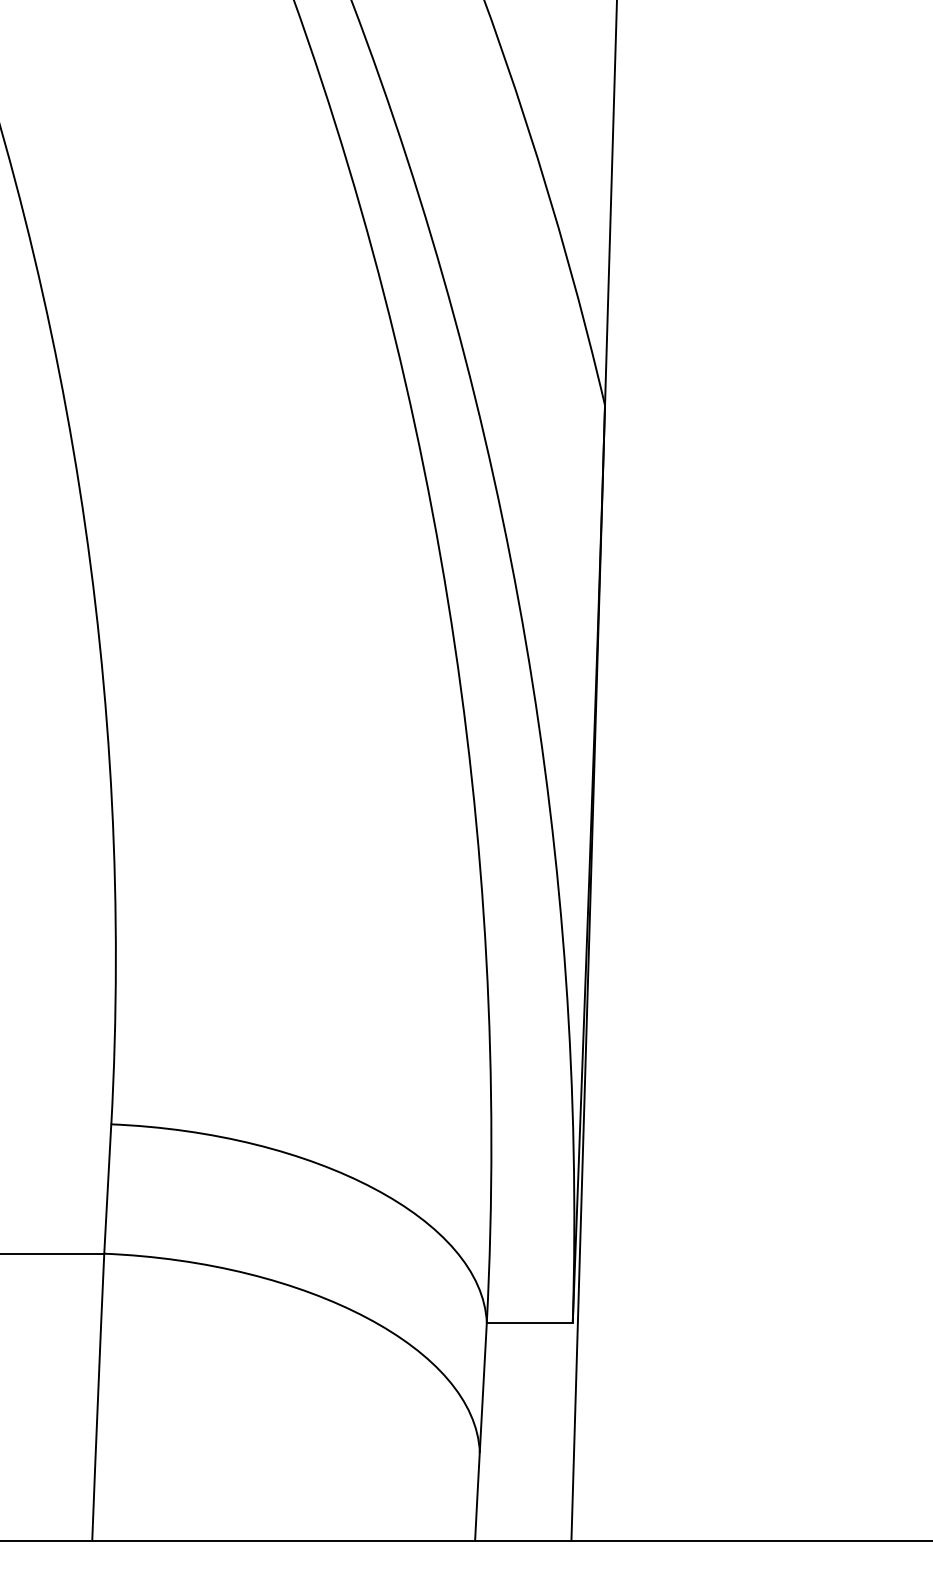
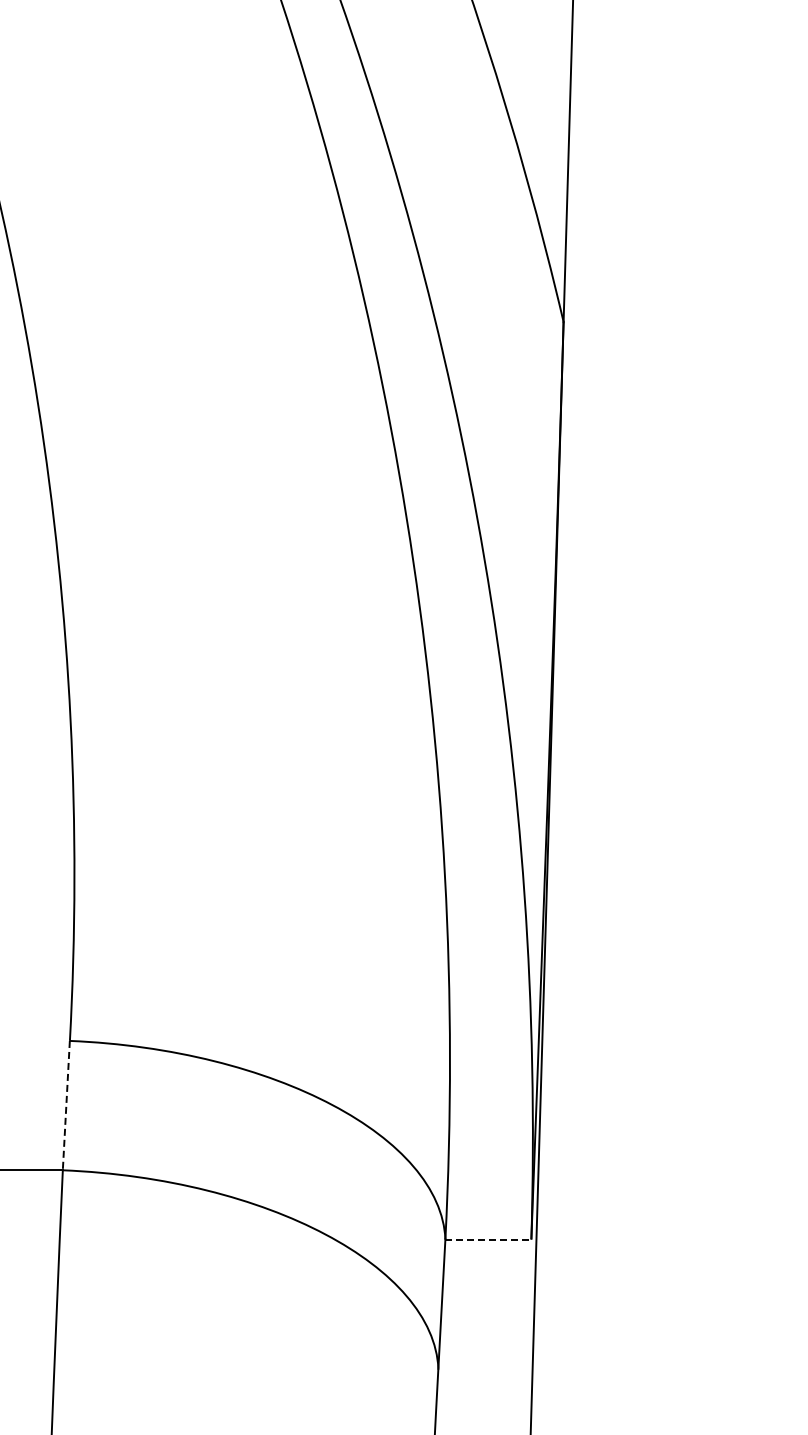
line: (107, 1189) -> (66, 1106), solid -> dashed
line: (529, 1322) -> (488, 1239), solid -> dashed

